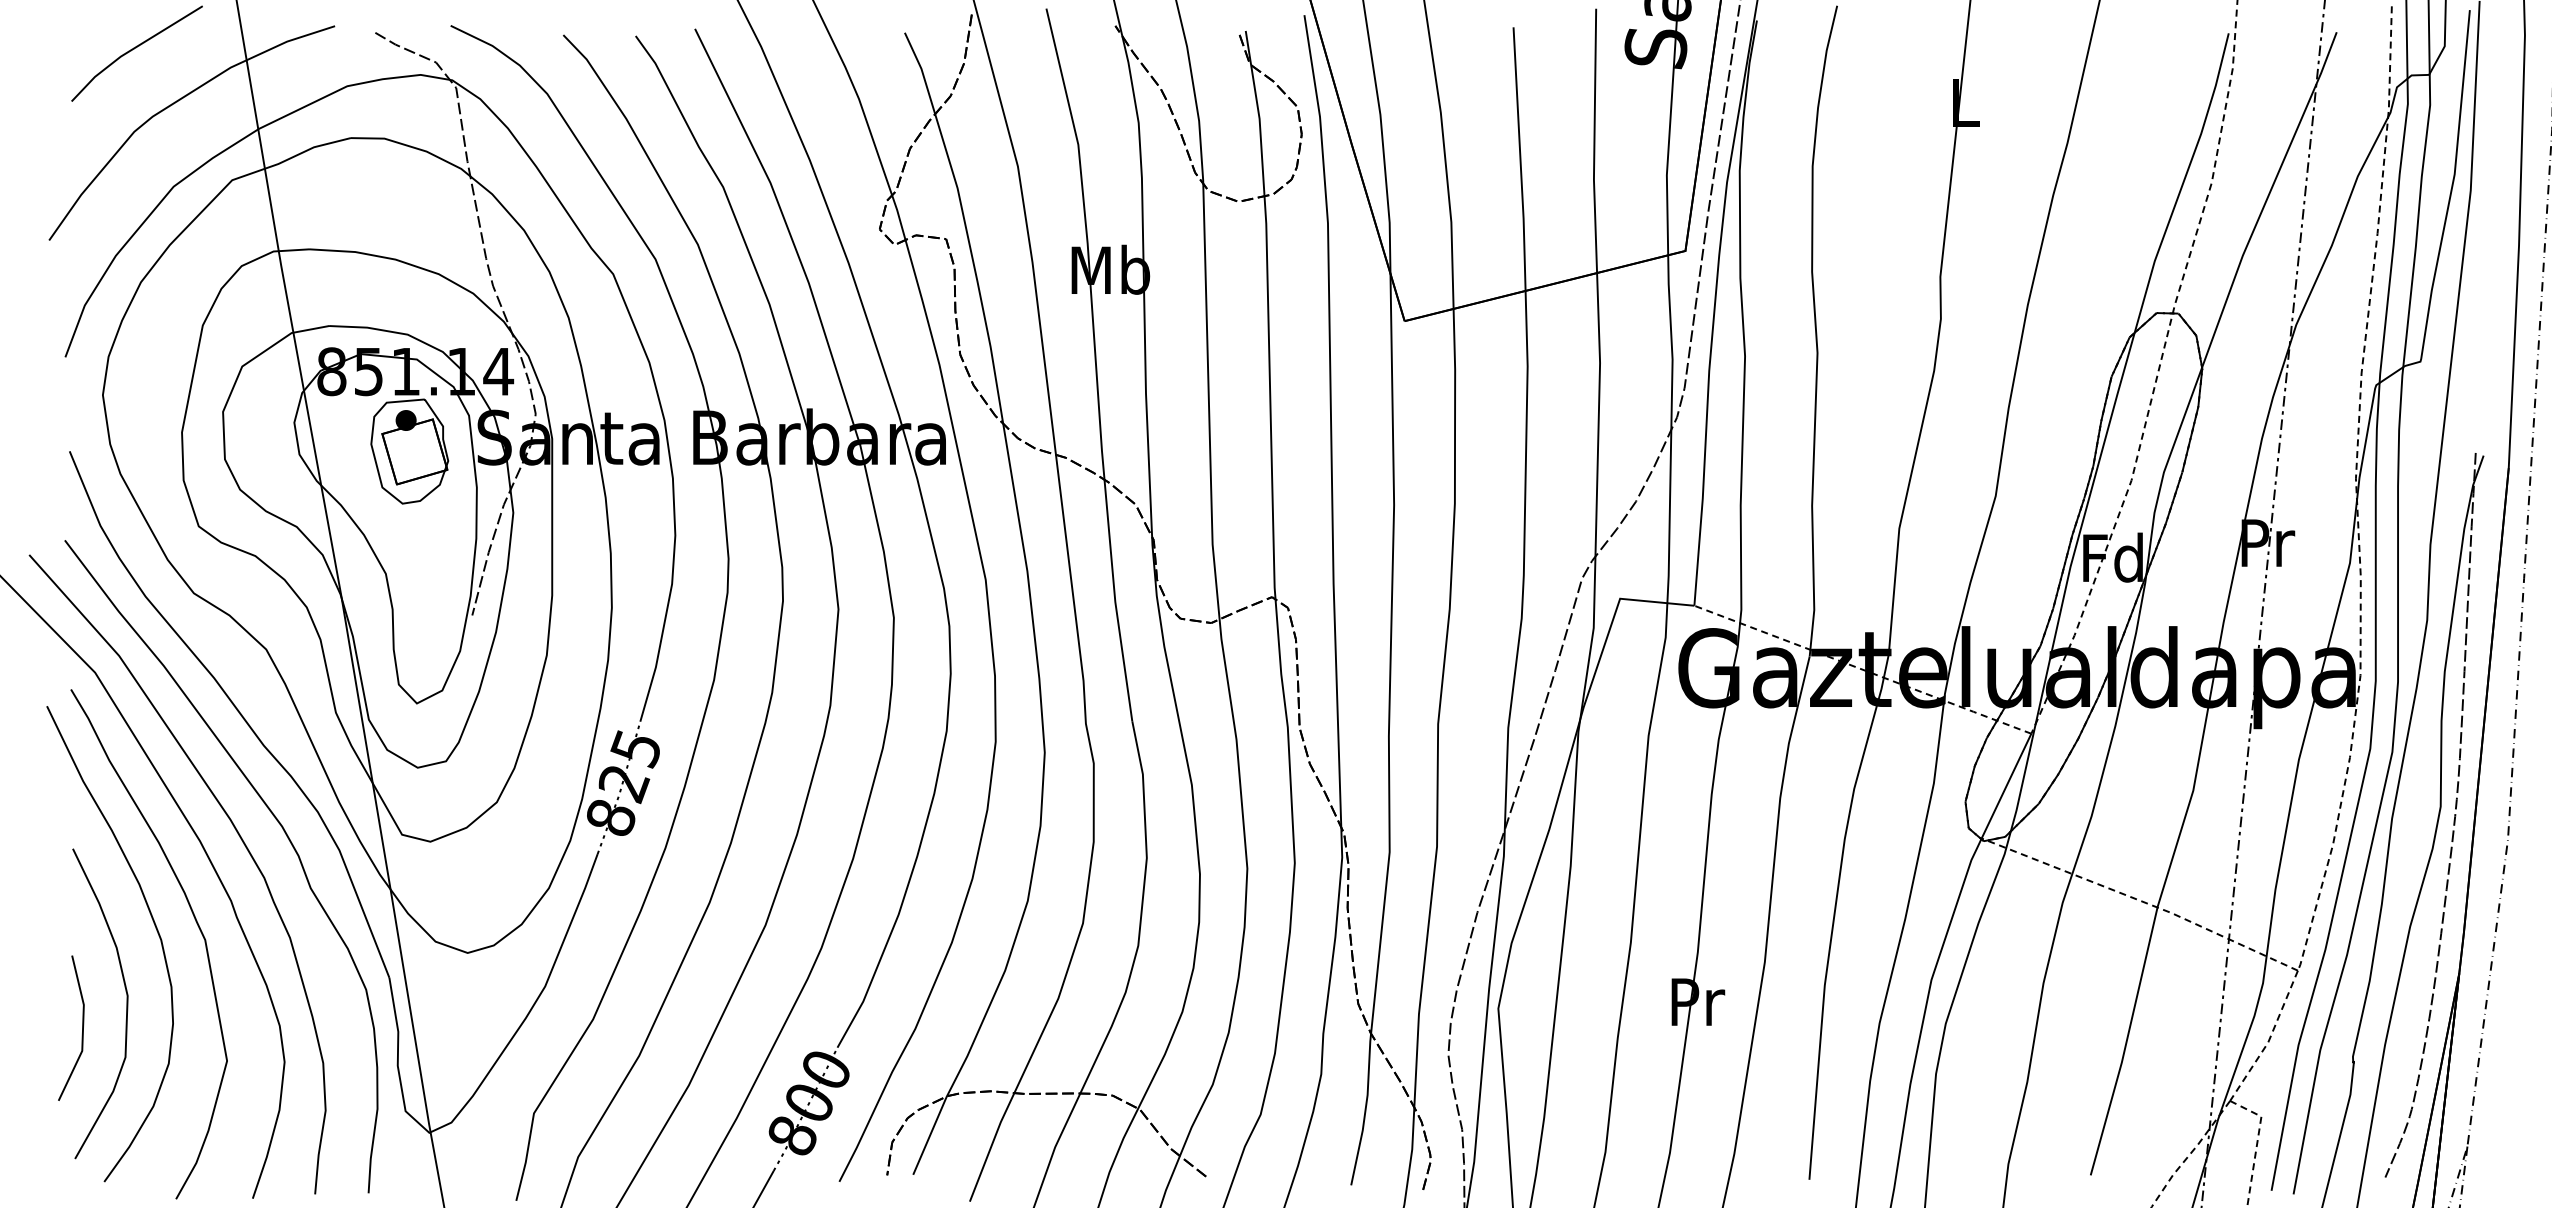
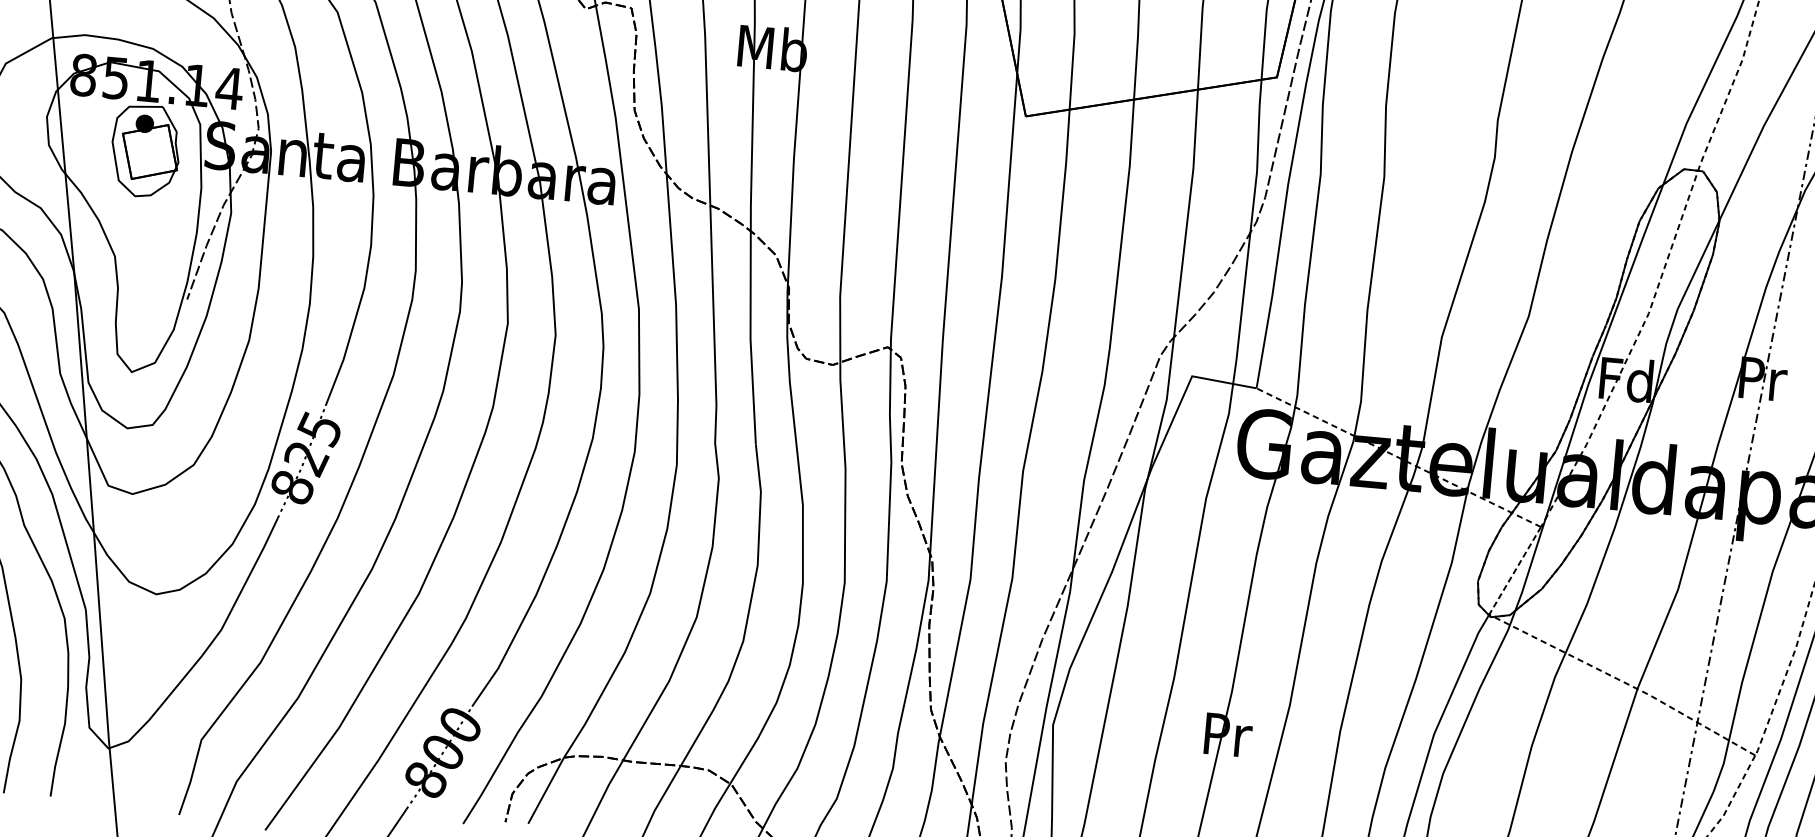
line: (2006, 786) -> (1515, 571), solid -> dashed

